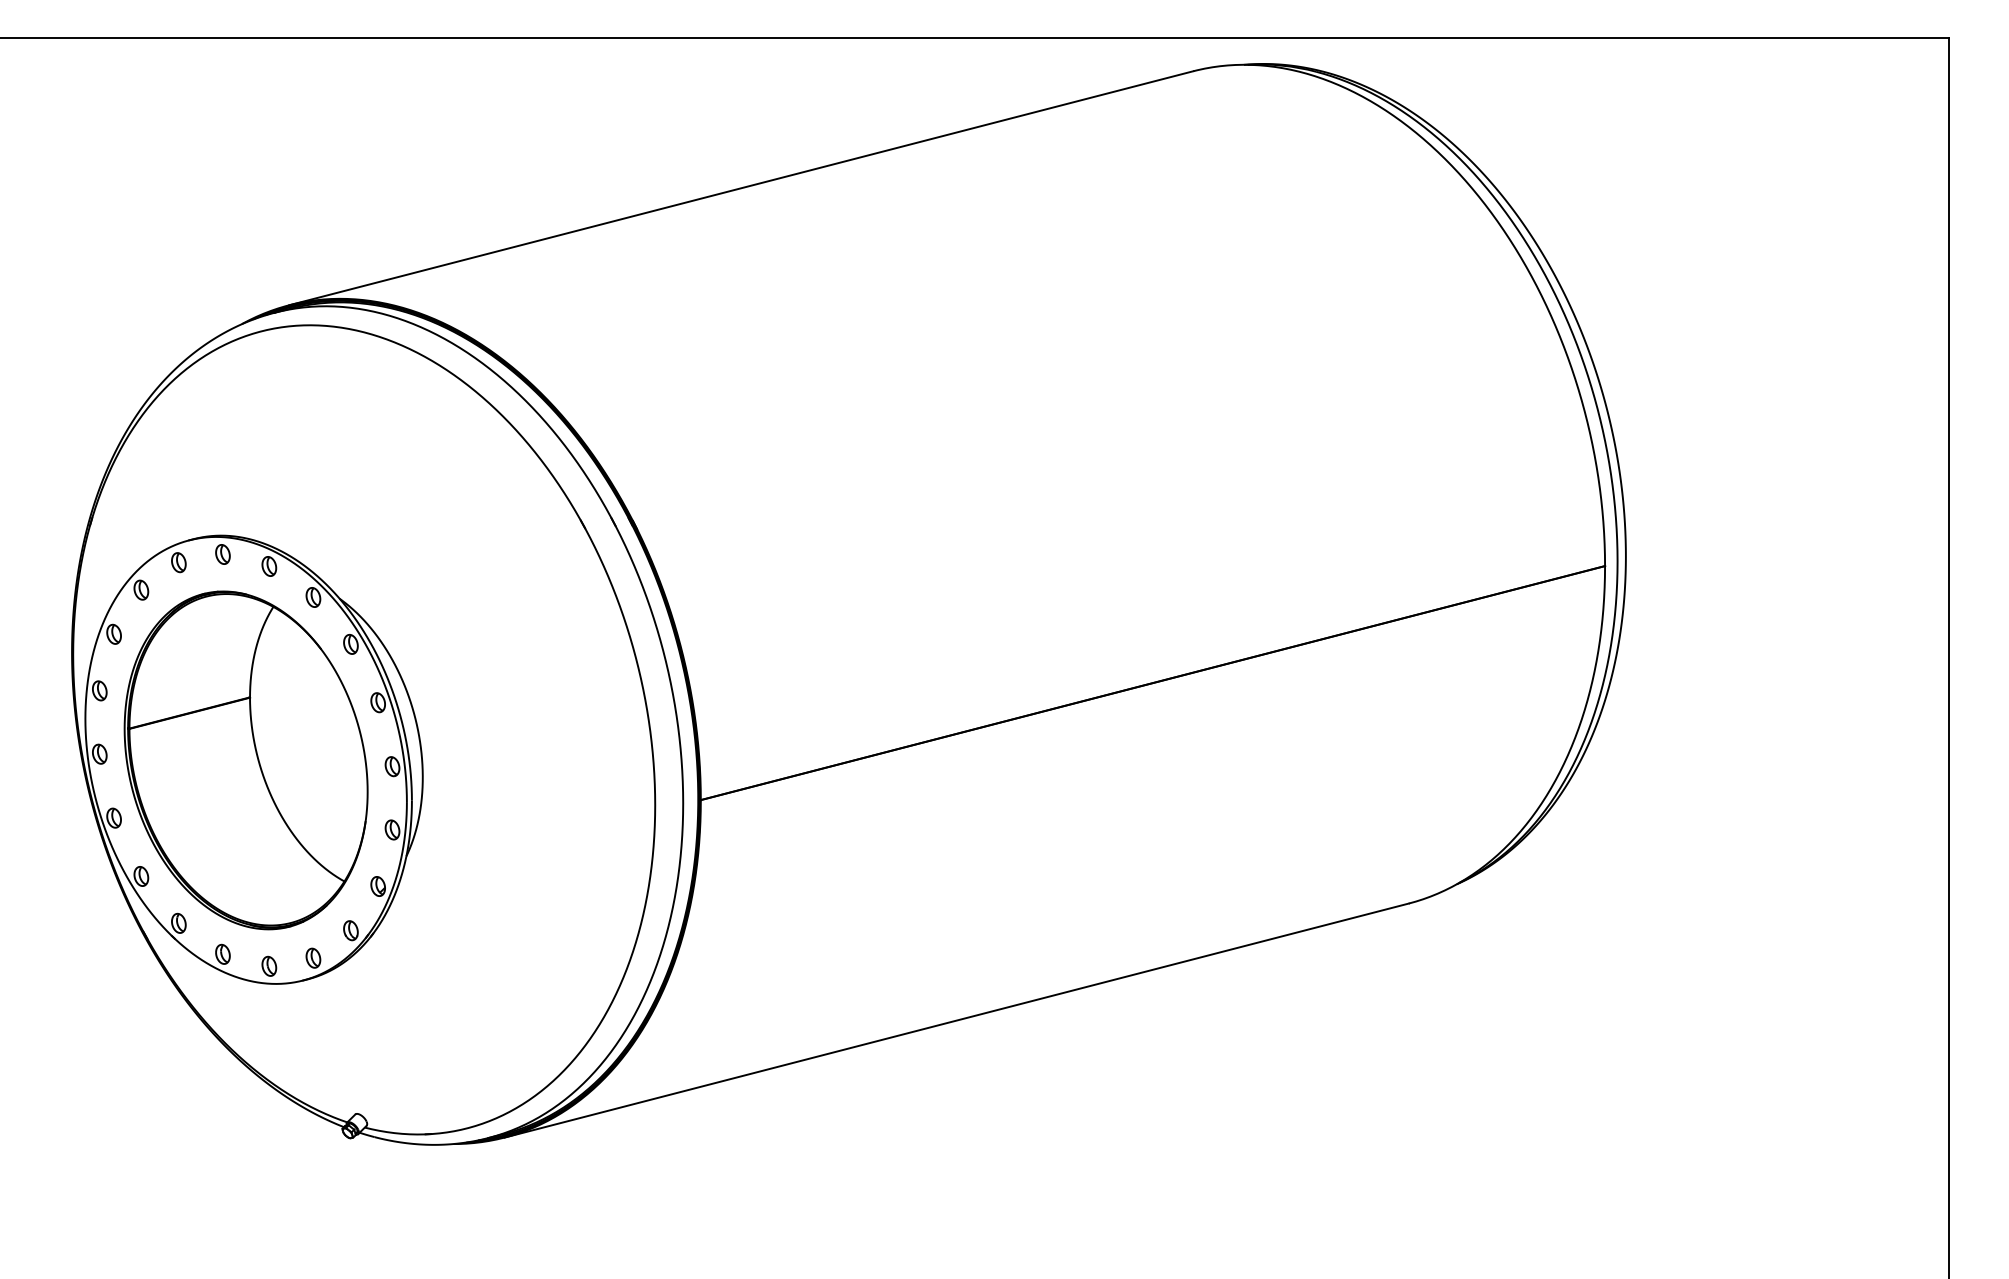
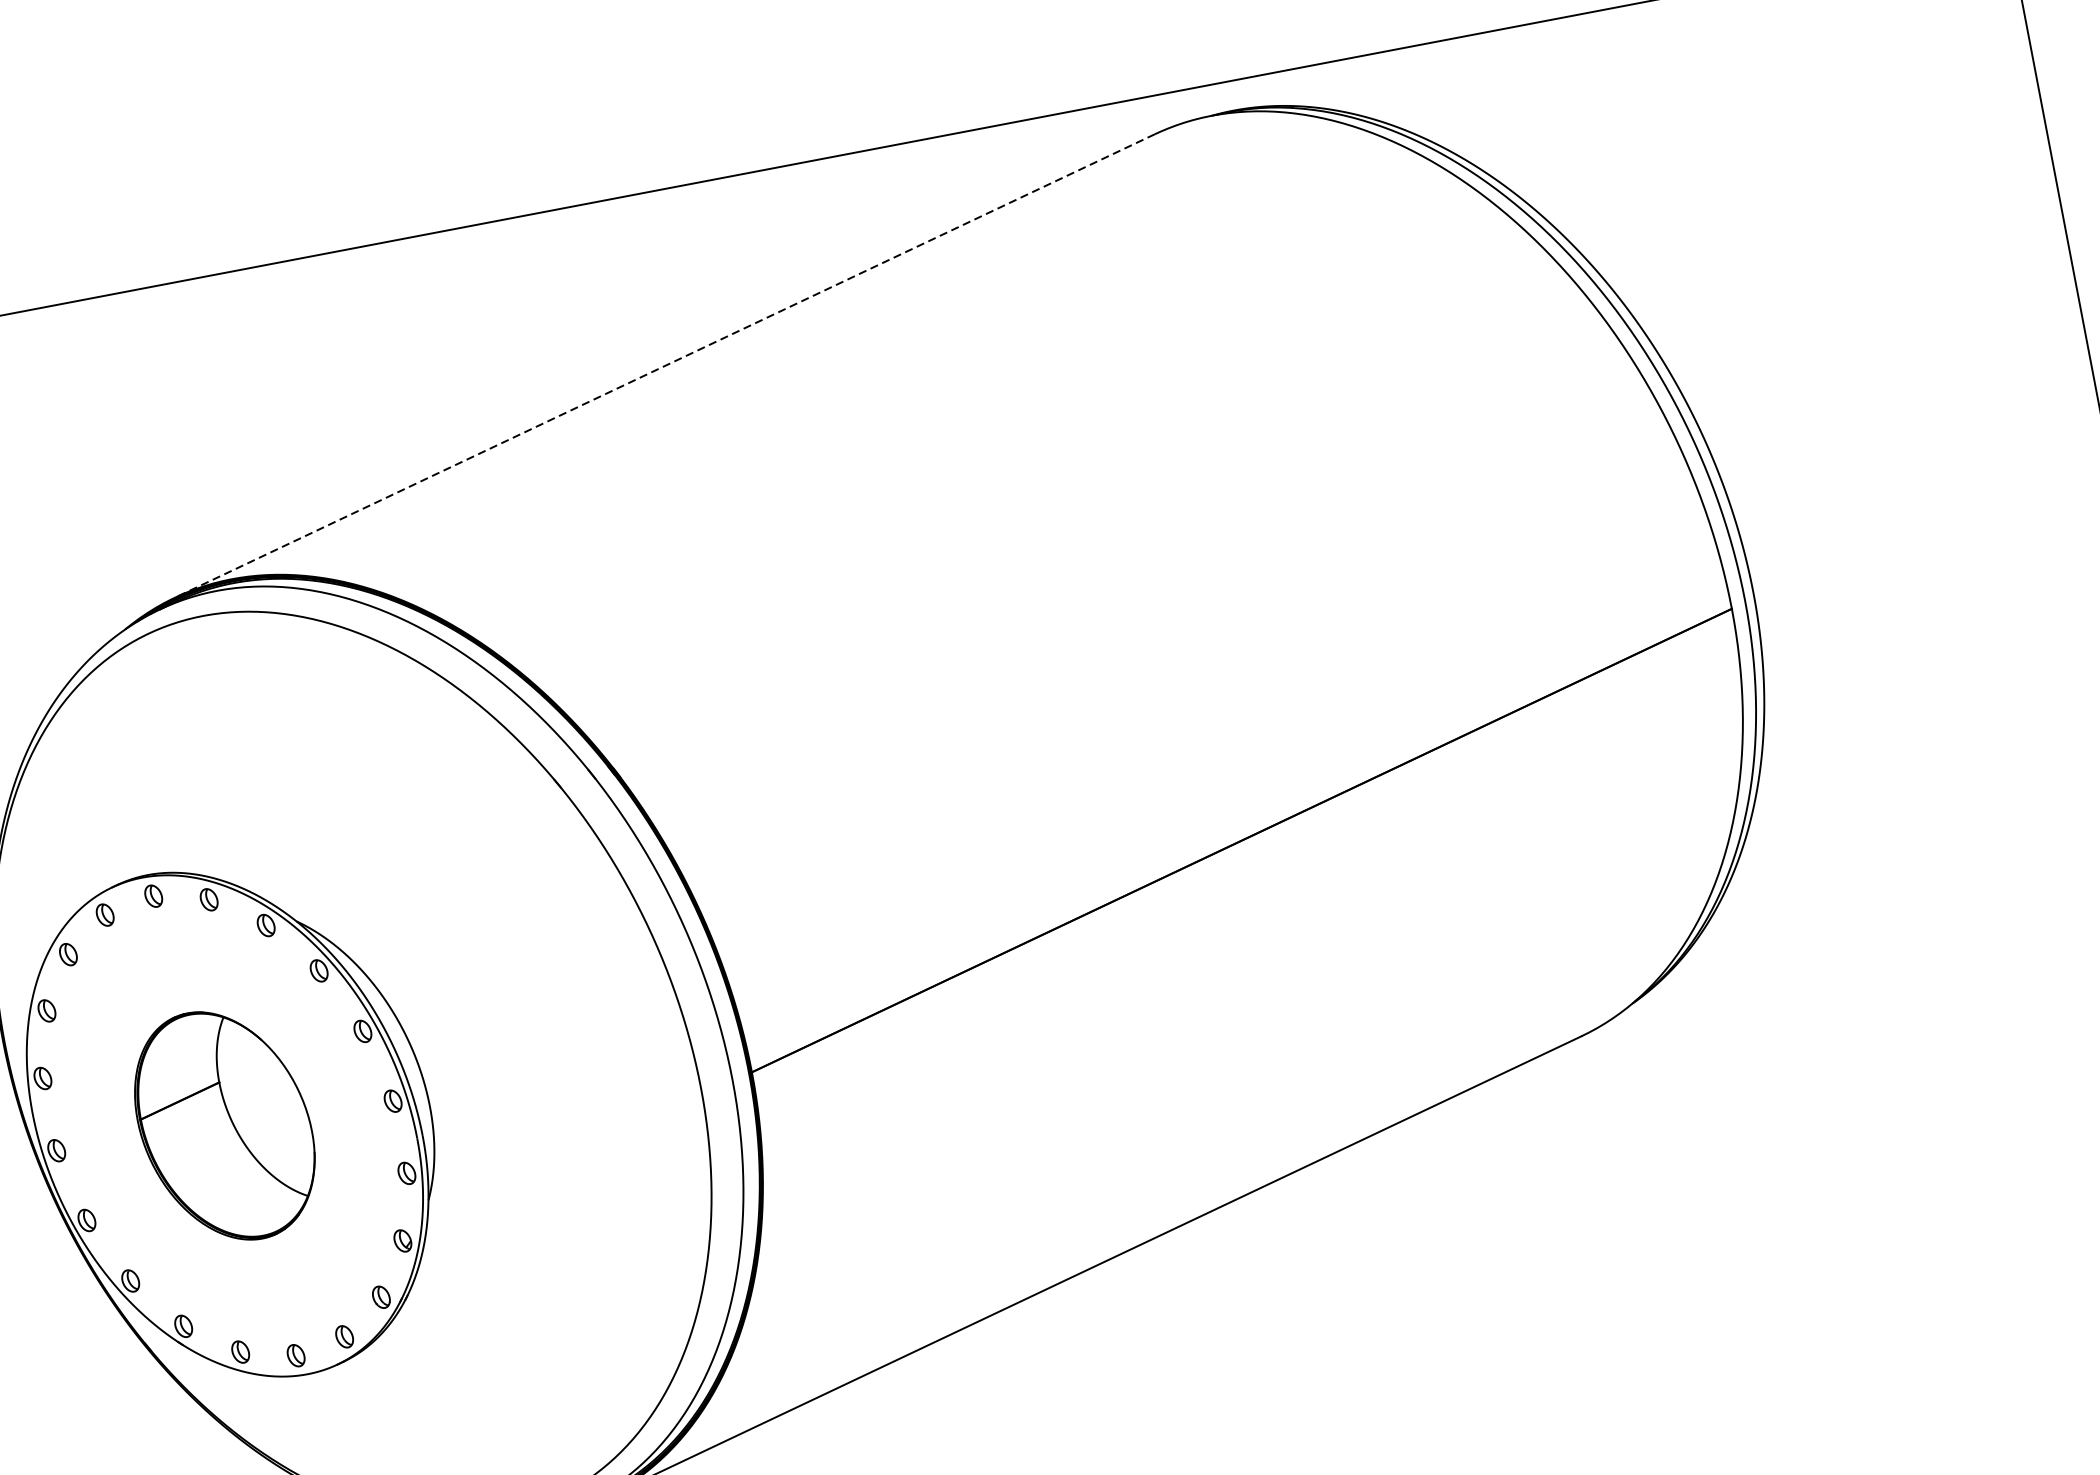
line: (740, 188) -> (664, 366), solid -> dashed
part: (245, 760) -> (224, 1126), size x0.6

